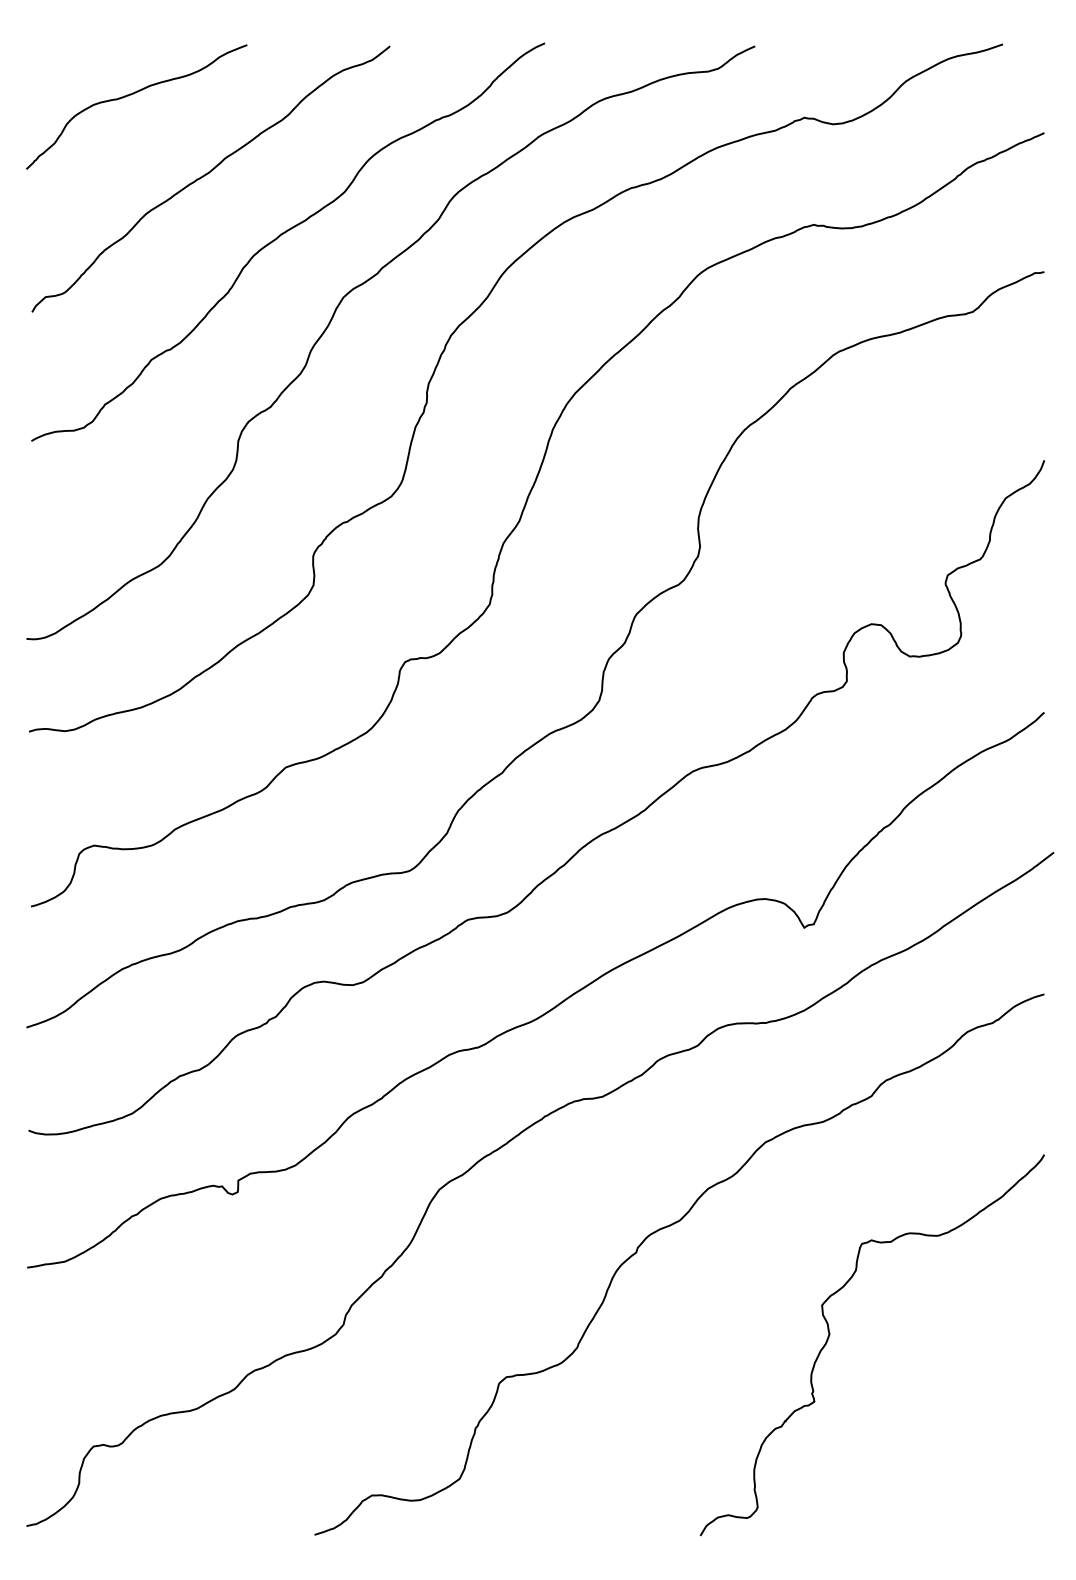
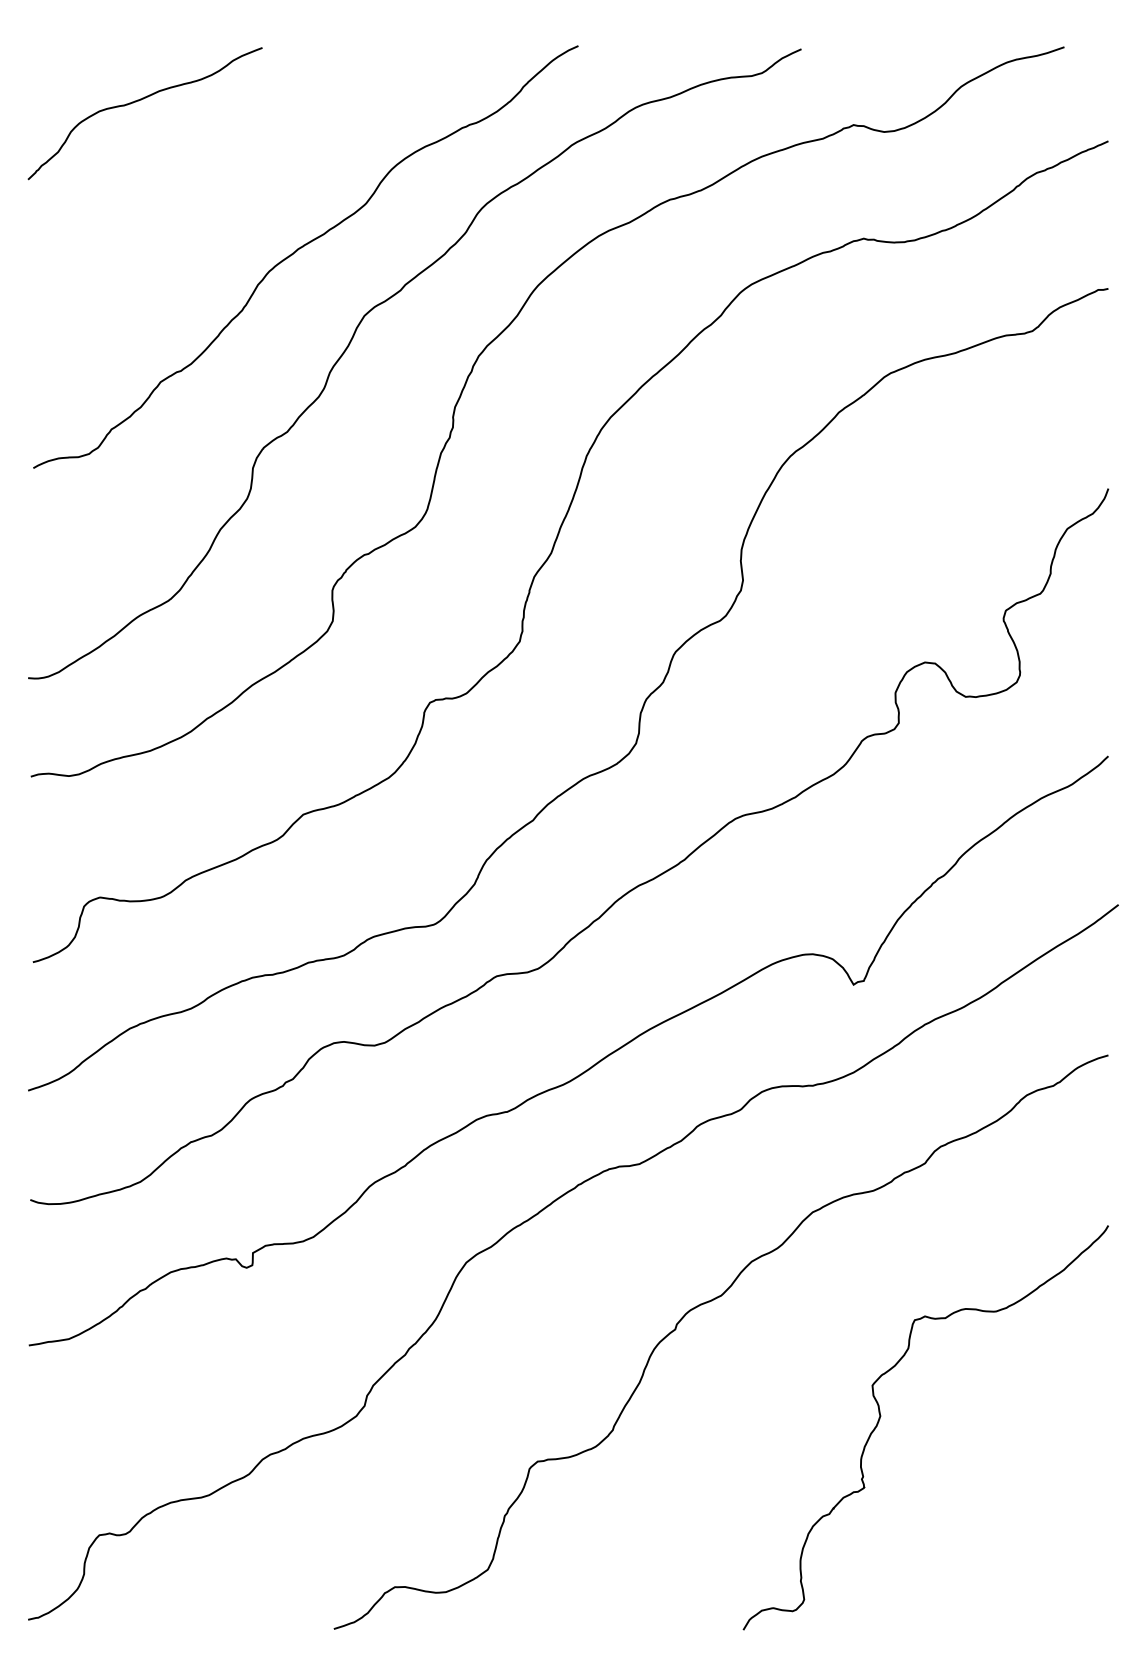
curve: (208, 174) -> (221, 185), removed

